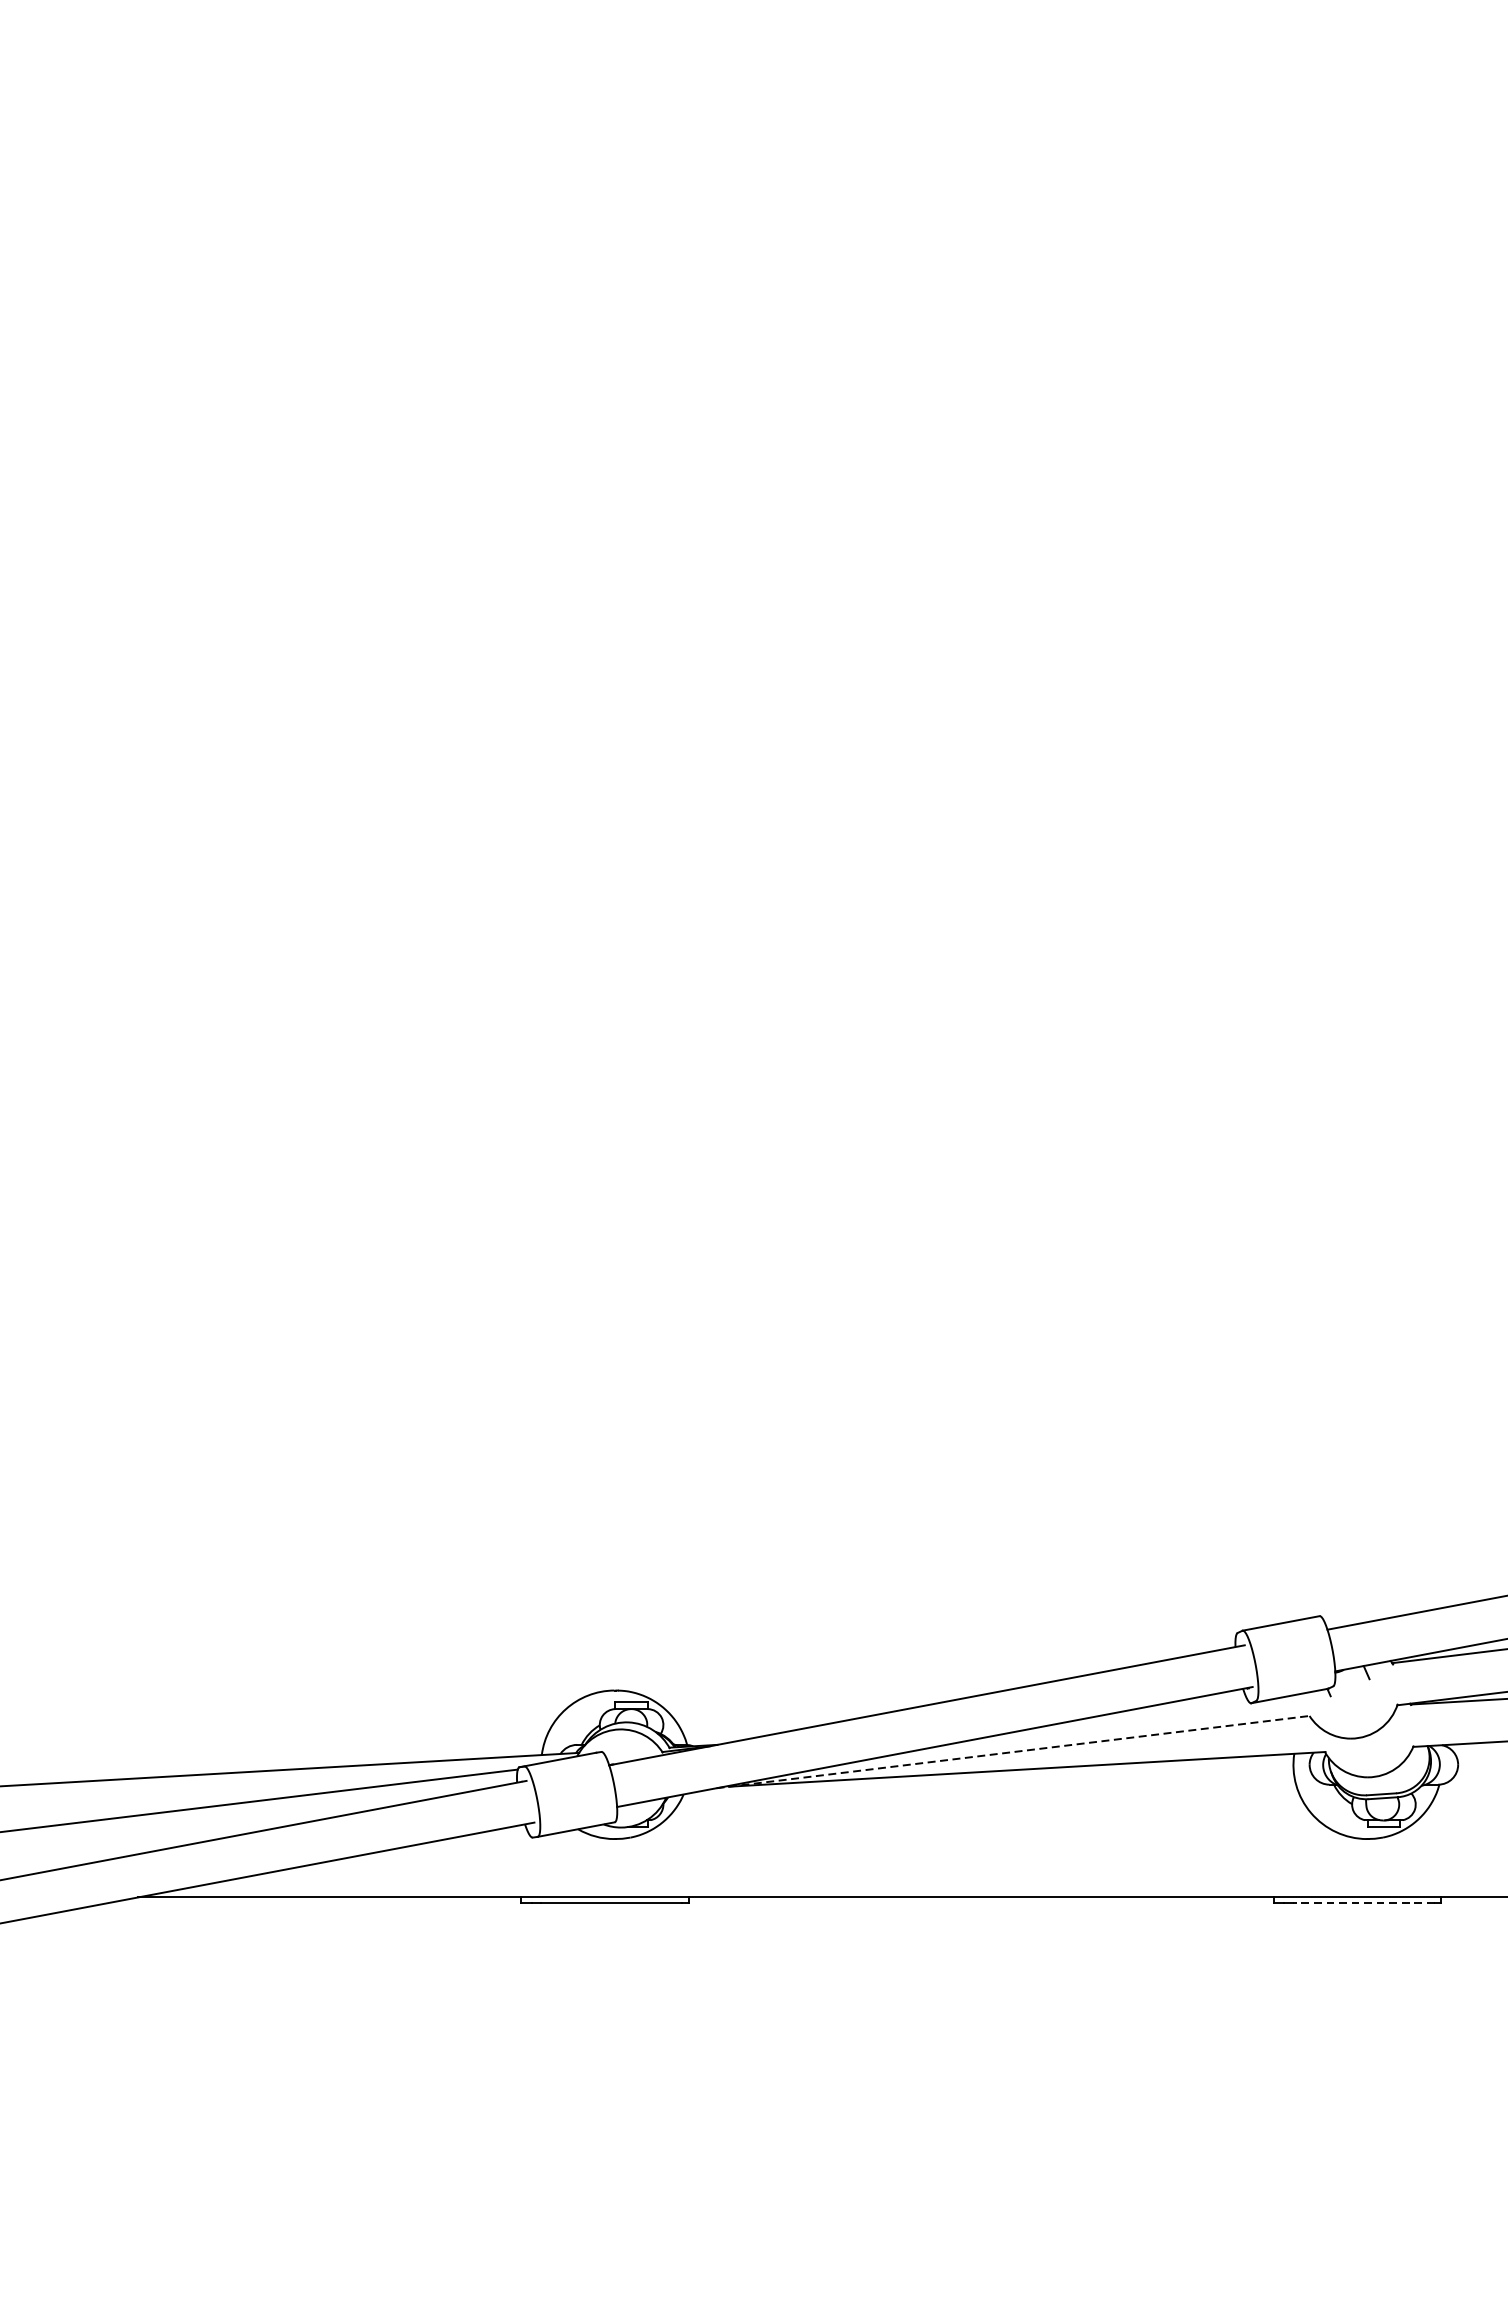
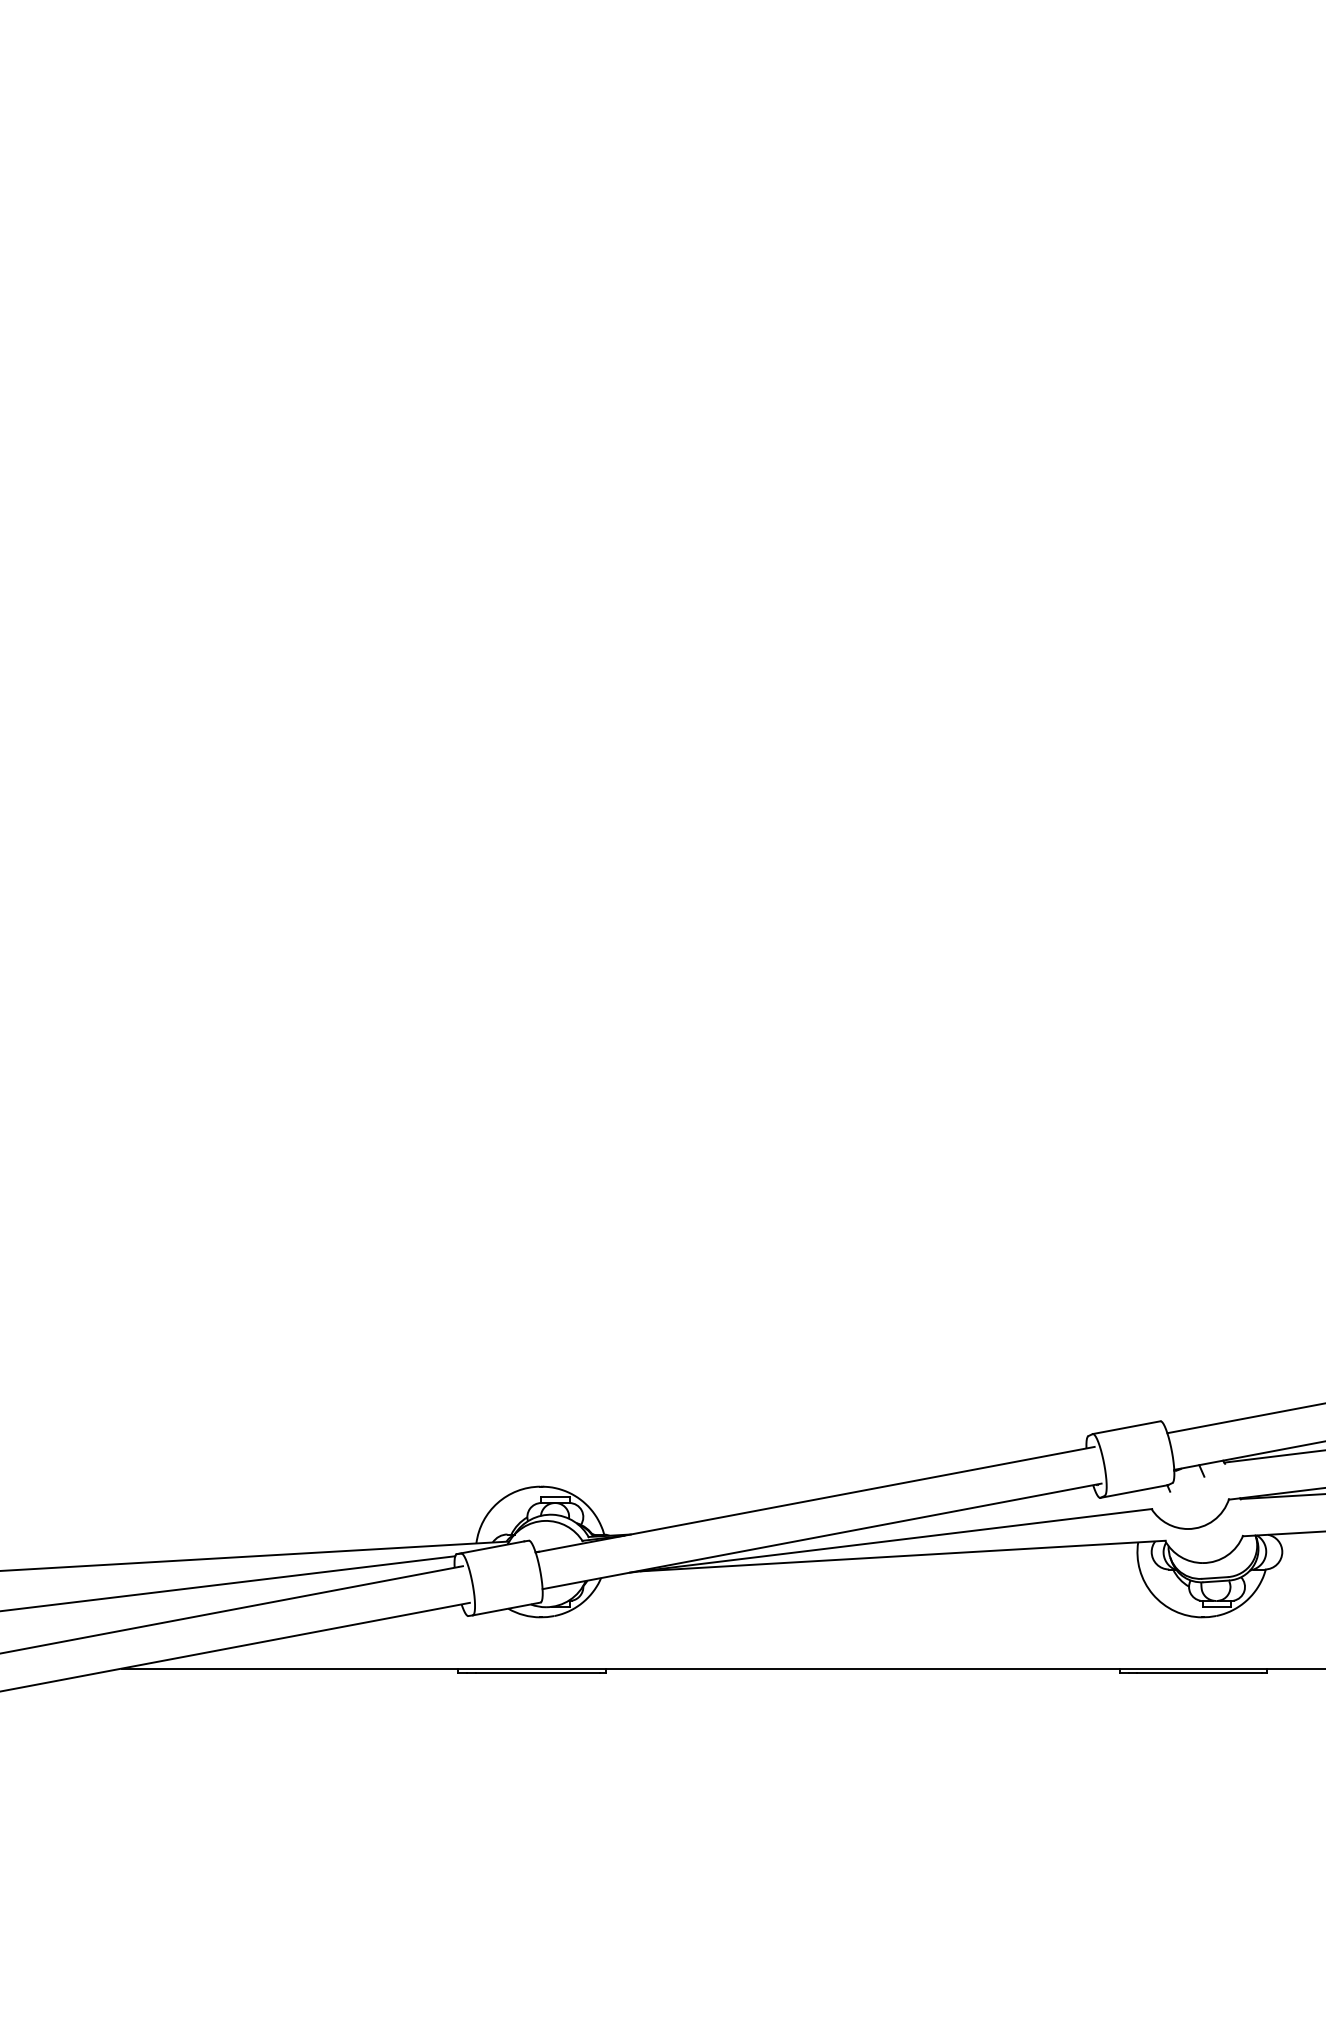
line: (1013, 1751) -> (891, 1540), dashed -> solid
line: (1362, 1902) -> (1198, 1673), dashed -> solid

